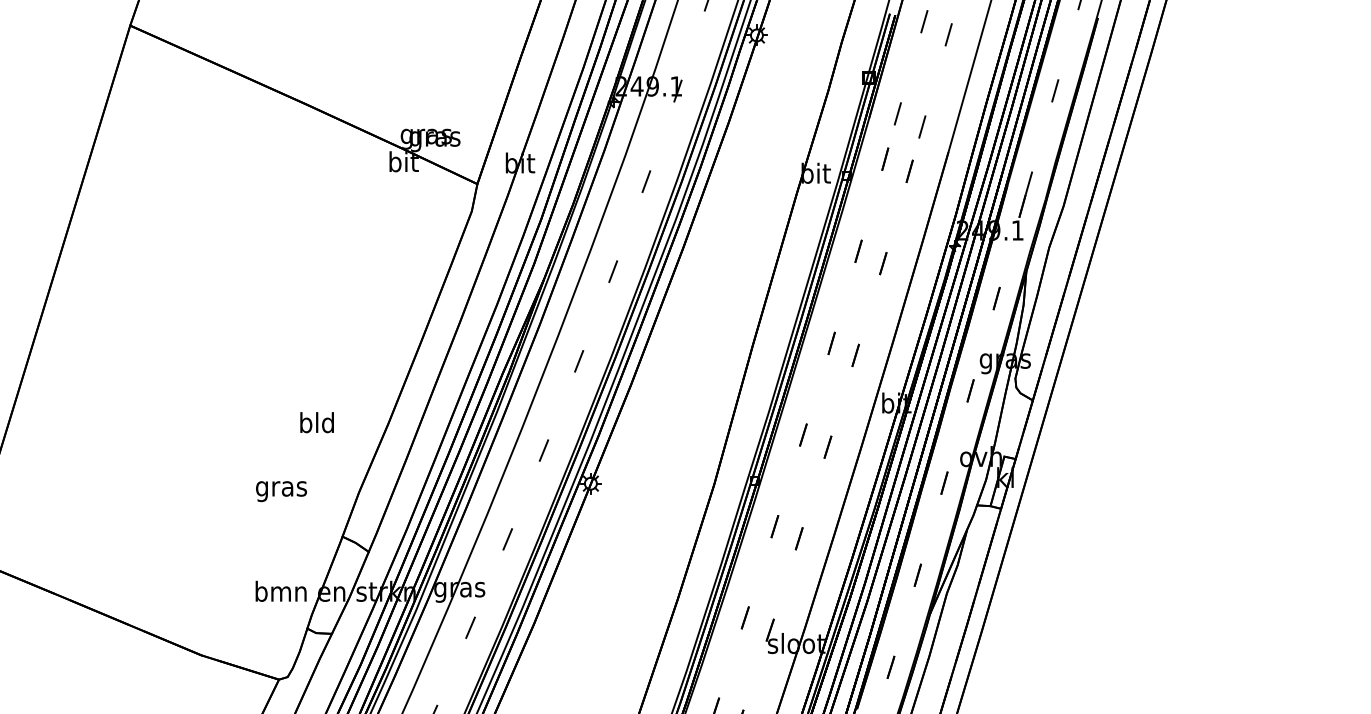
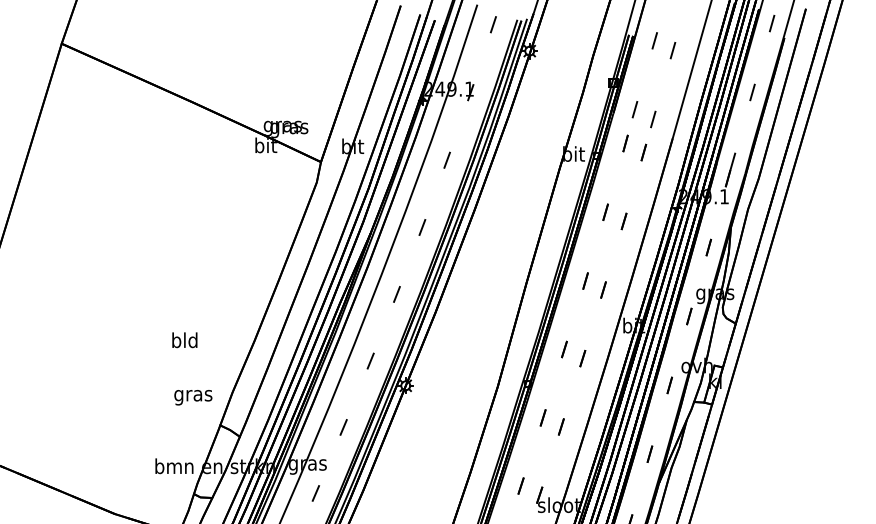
text: (316, 422) -> (184, 340), moved
text: (281, 491) -> (193, 397), moved

